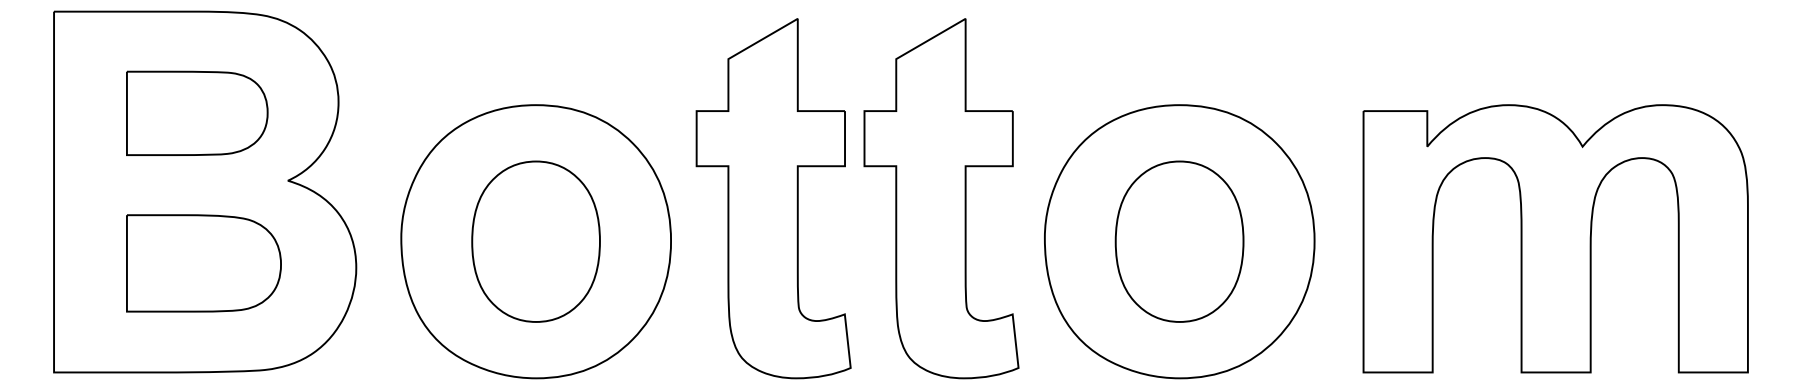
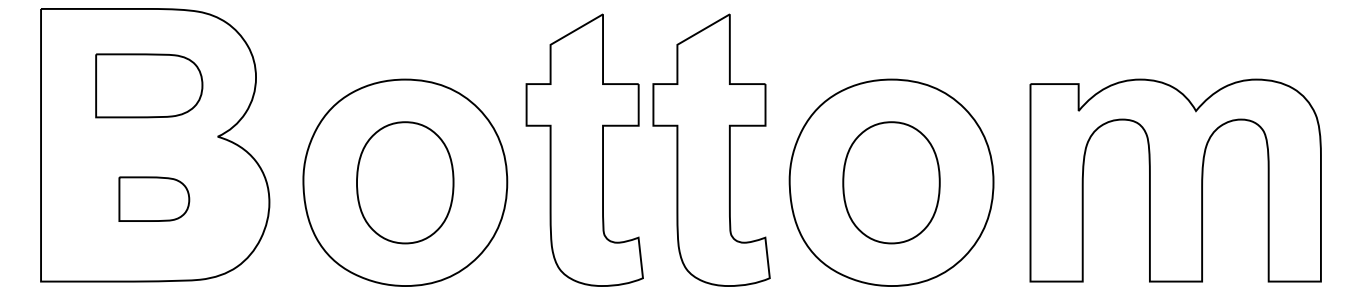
part: (203, 263) -> (153, 199), size x0.6

